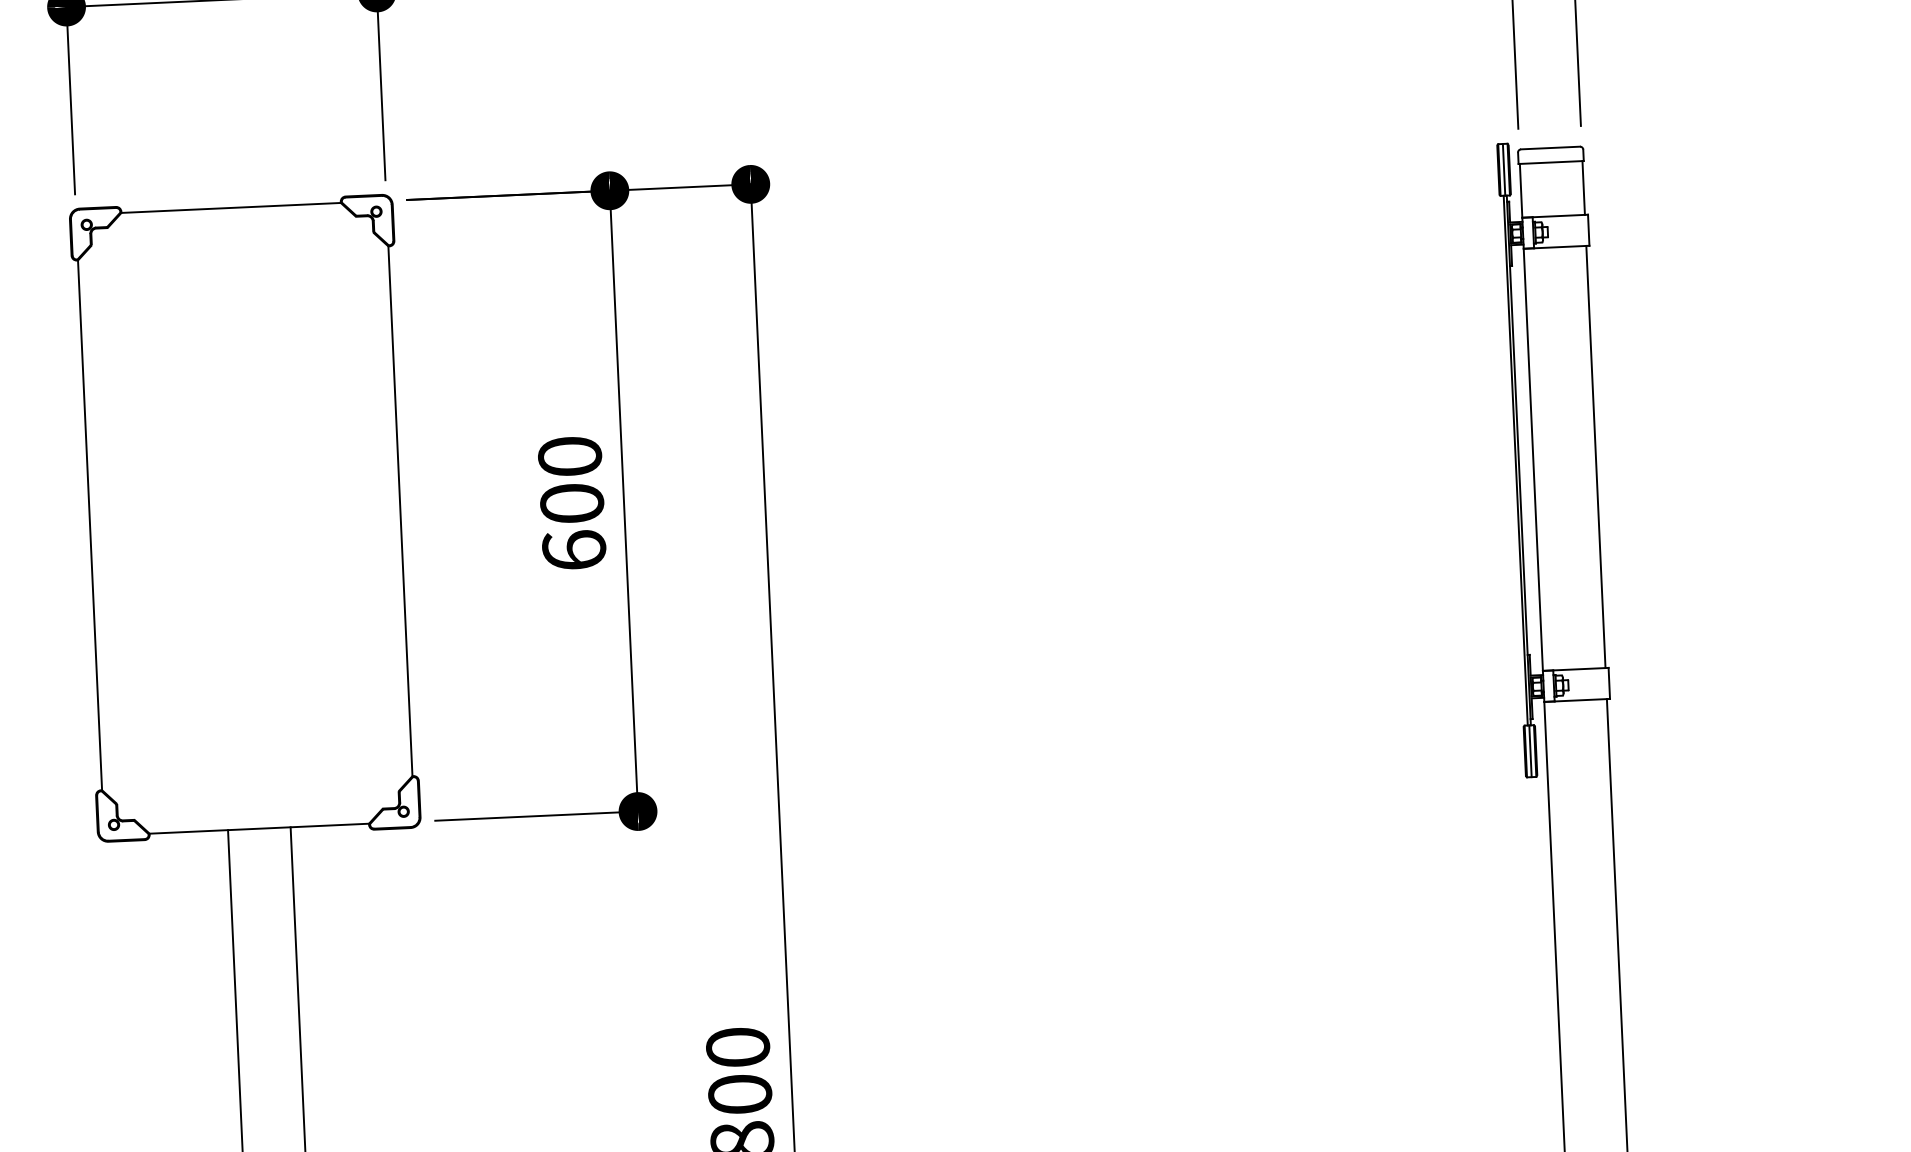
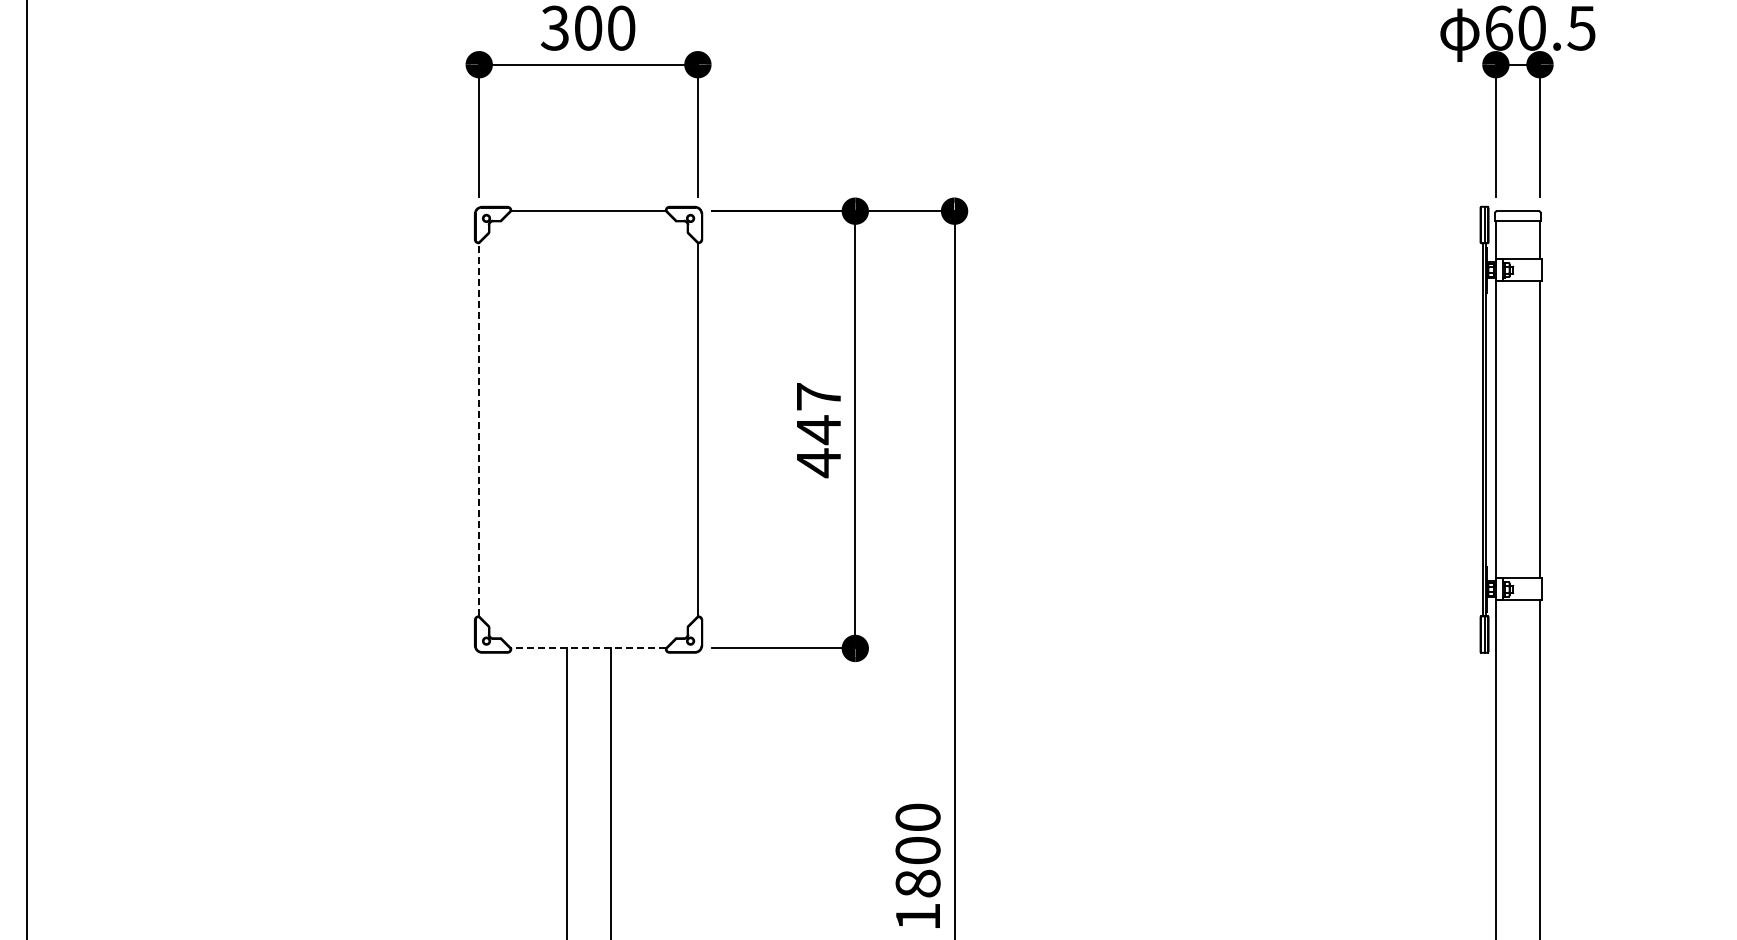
text: (571, 504) -> (818, 430), 600 -> 447
line: (90, 524) -> (479, 429), solid -> dashed
line: (259, 828) -> (588, 648), solid -> dashed

